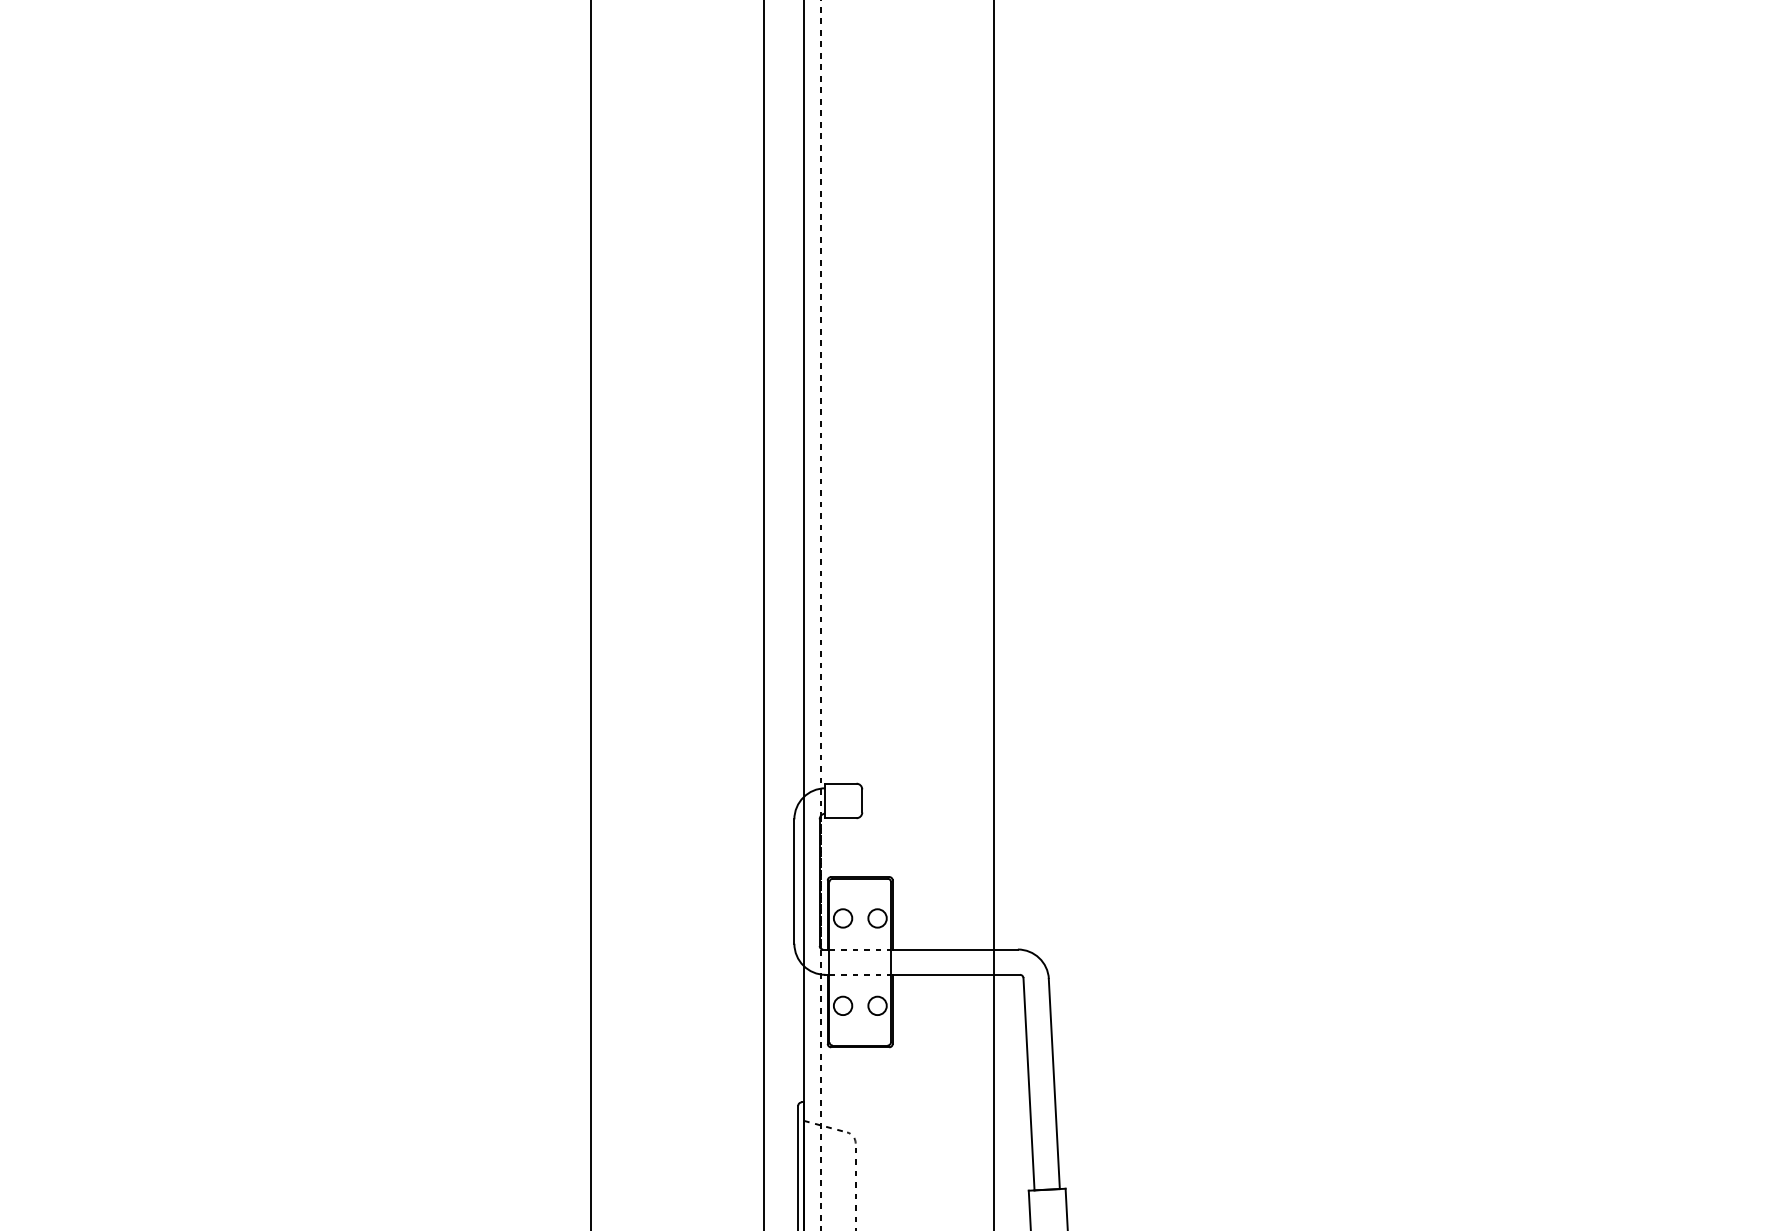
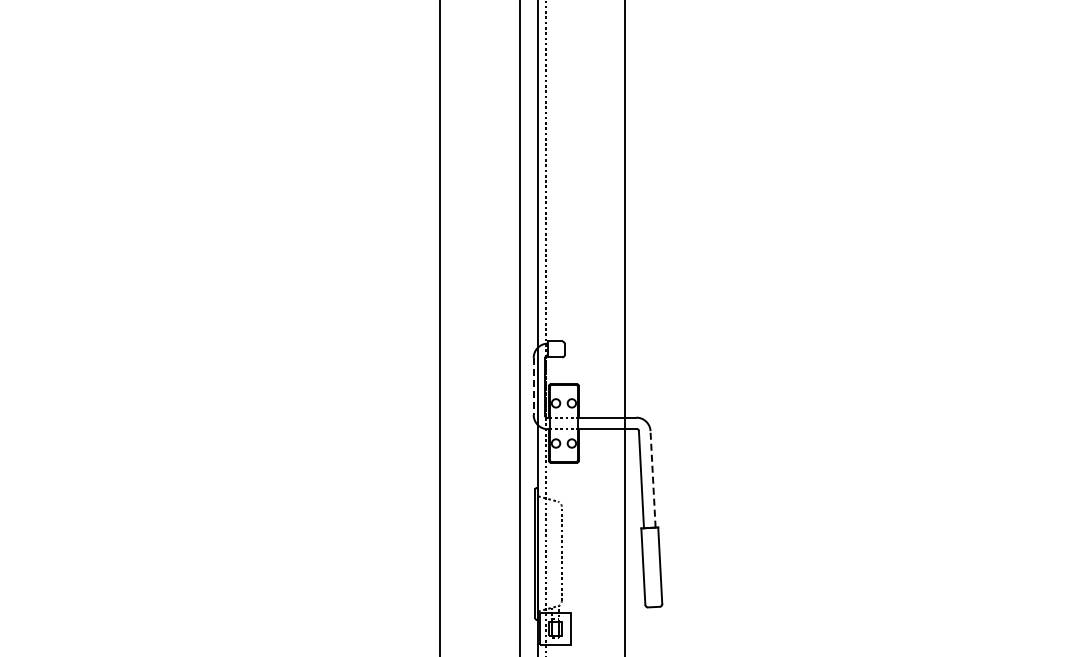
line: (793, 881) -> (533, 386), solid -> dashed
line: (1055, 1082) -> (653, 478), solid -> dashed

